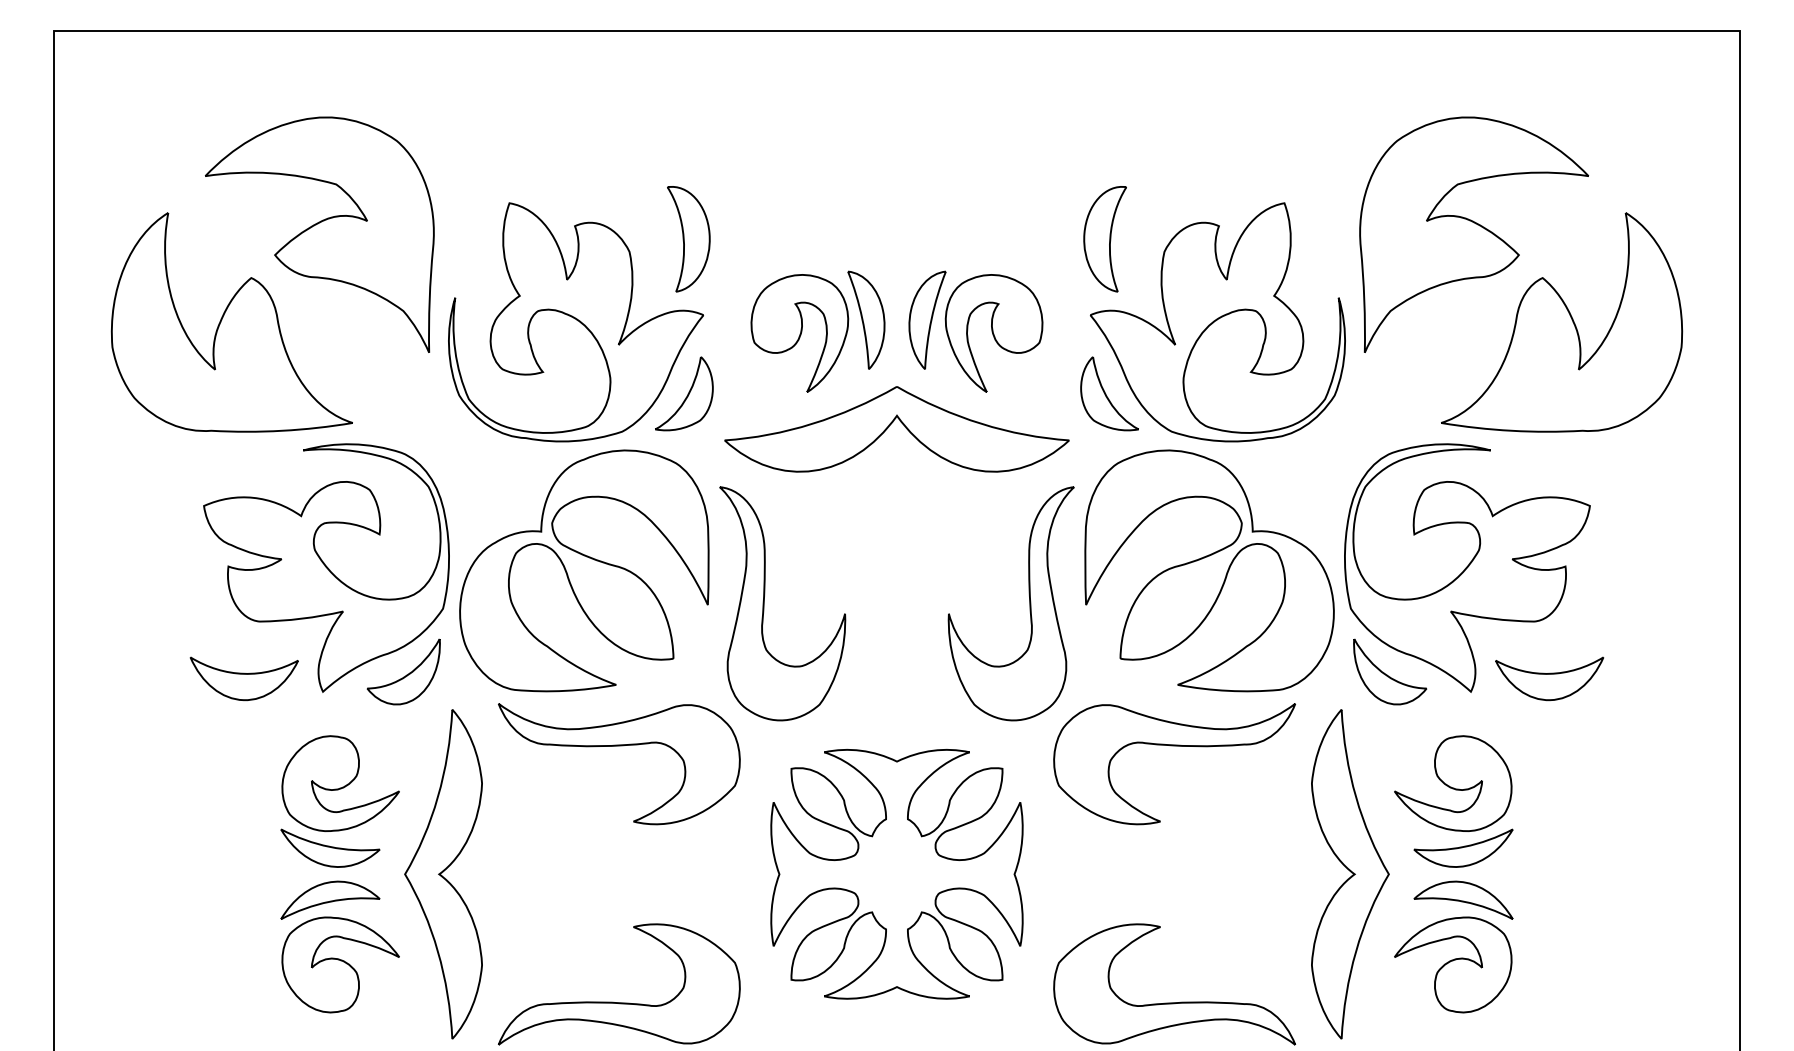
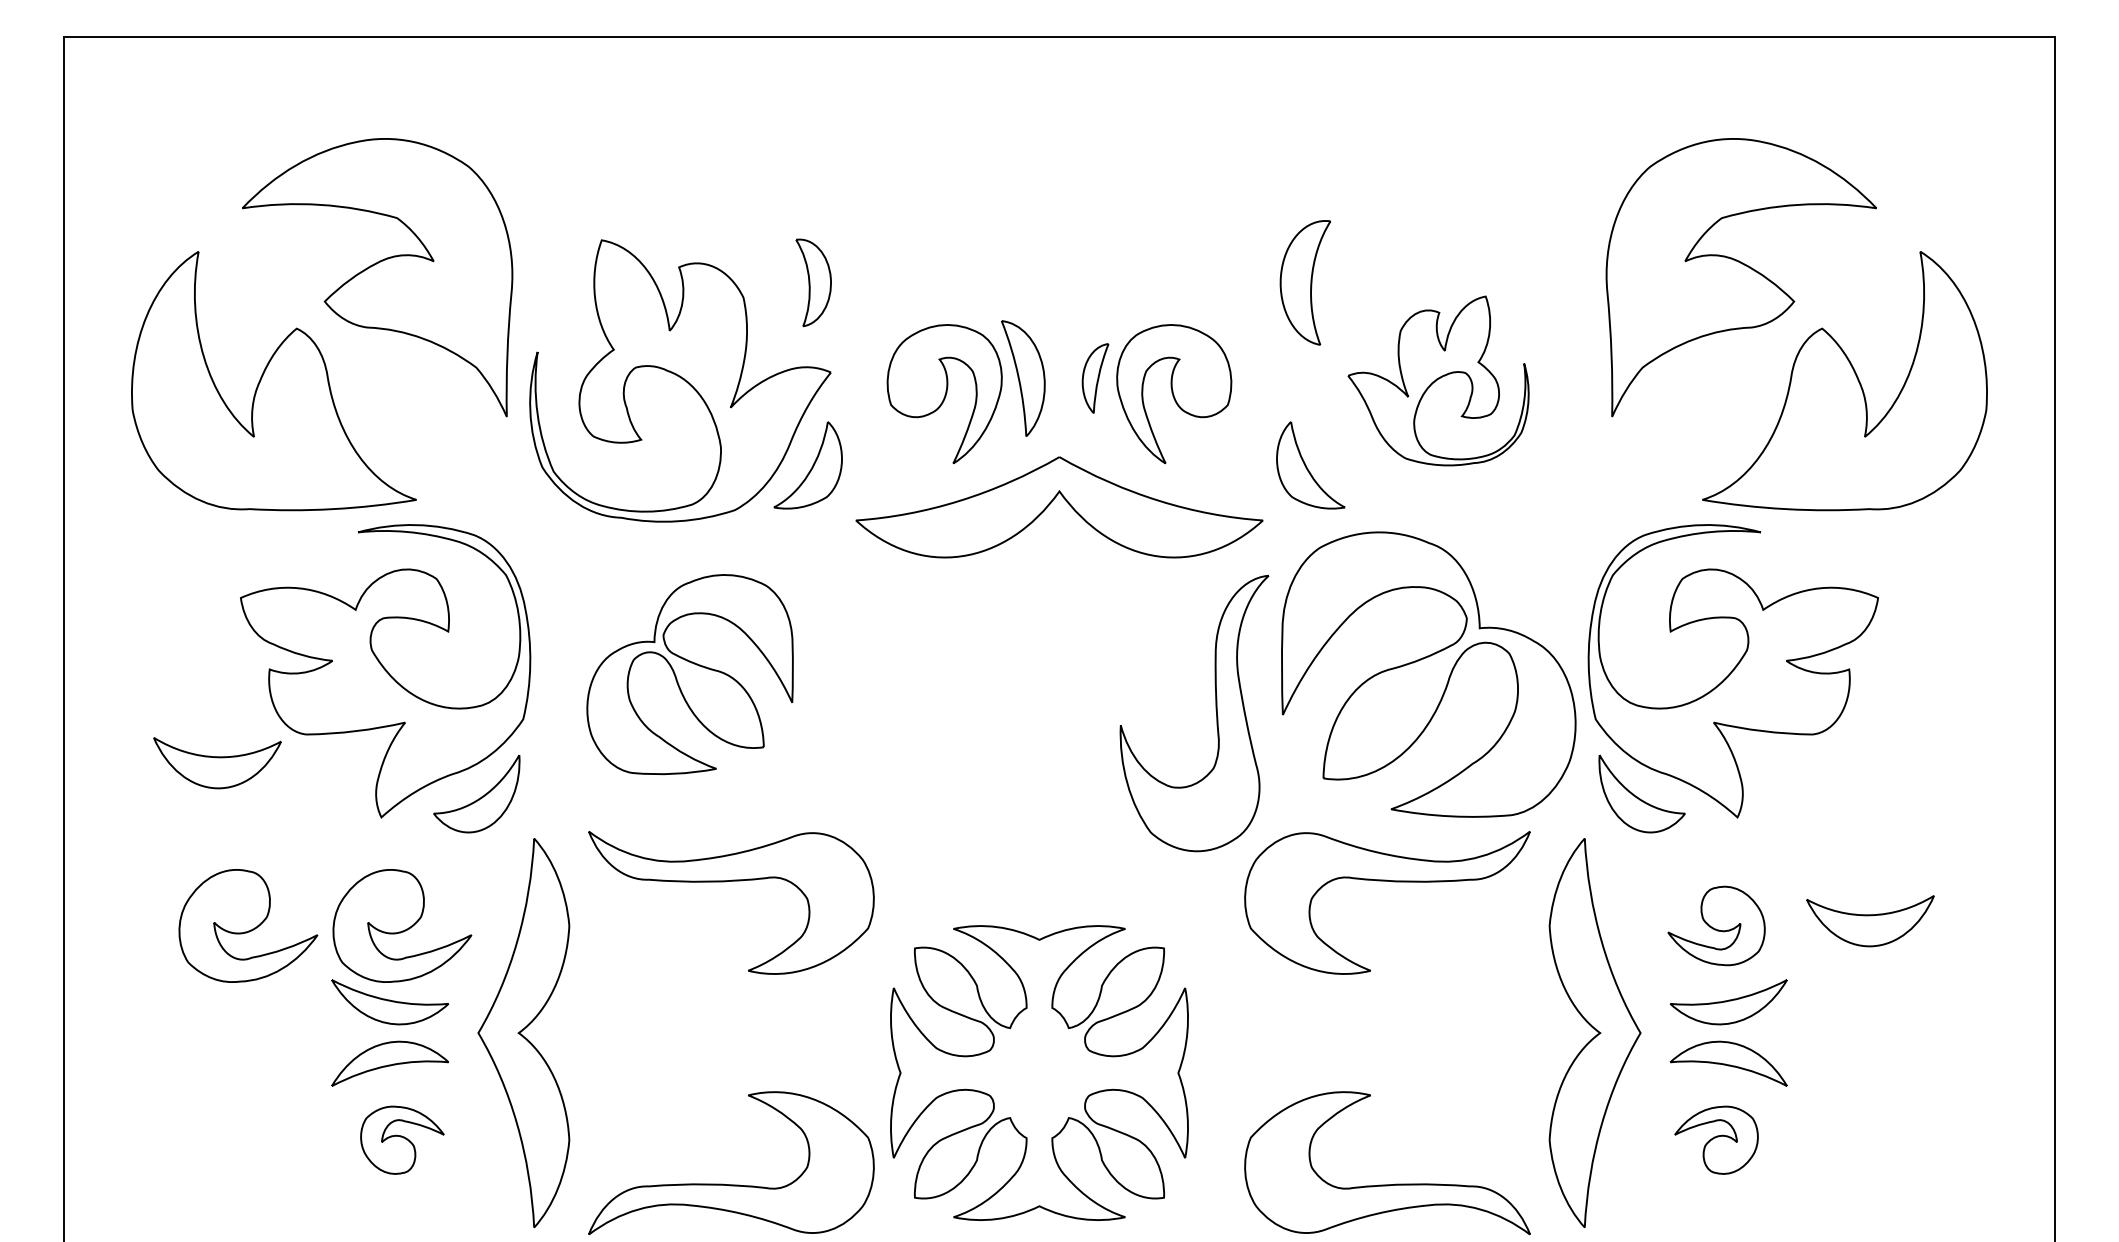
part: (688, 238) -> (813, 282), size x0.7
part: (927, 320) -> (1095, 378), size x0.6
part: (1217, 321) -> (1438, 380), size x0.6
part: (583, 570) -> (689, 674), size x0.7
part: (764, 601) -> (903, 710), removed
part: (244, 679) -> (217, 763), moved
part: (1549, 679) -> (1870, 921), moved
part: (210, 783) -> (248, 925), added
part: (1453, 783) -> (1716, 925), size x0.7
part: (897, 873) -> (1039, 1072), moved
part: (340, 965) -> (402, 1140), size x0.6
part: (1453, 965) -> (1716, 1140), size x0.6

